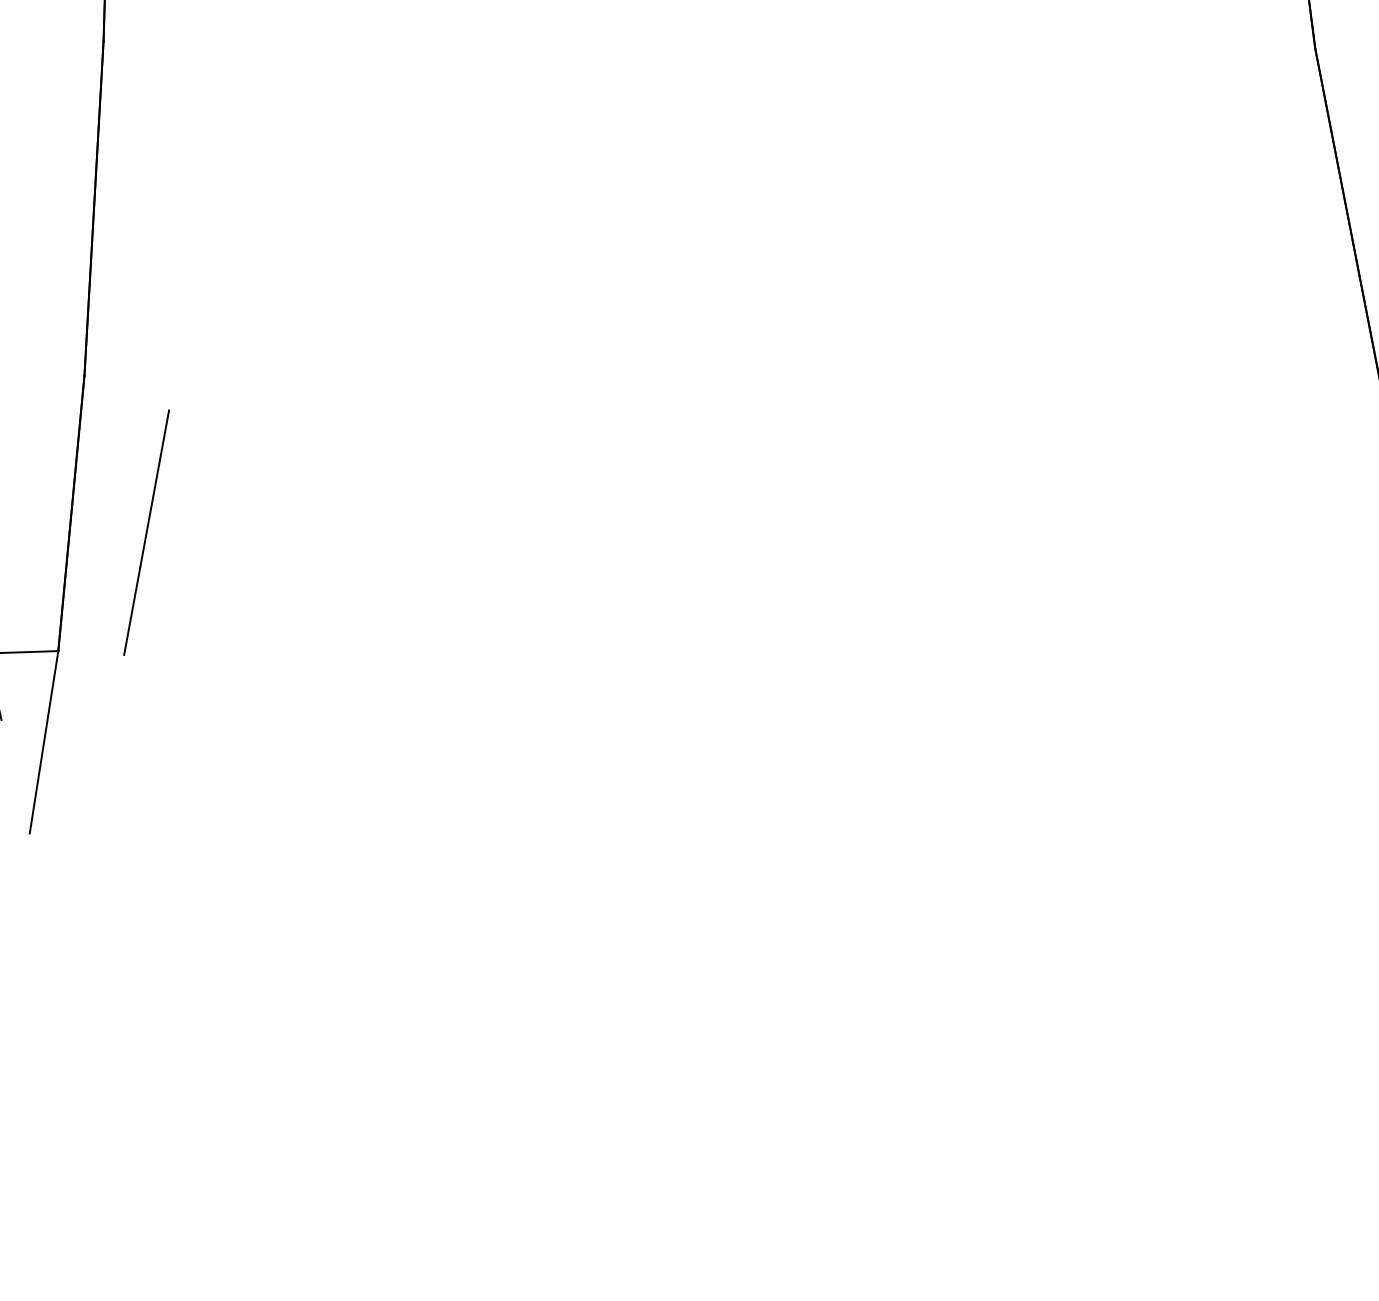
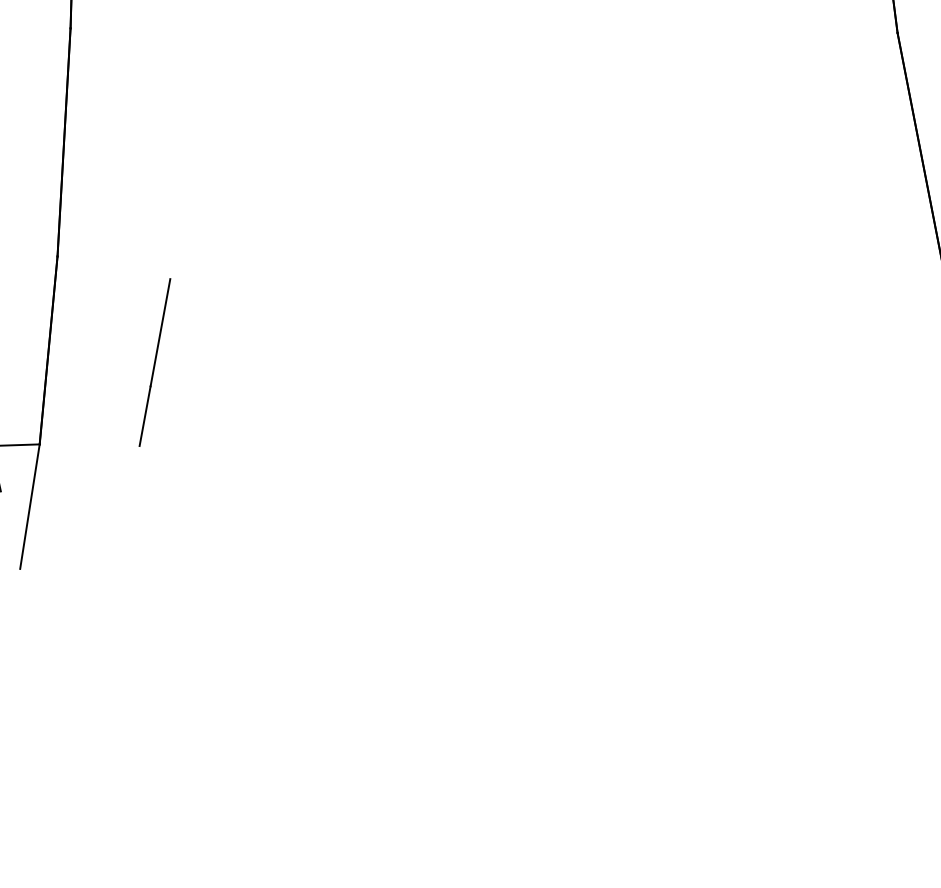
line: (145, 532) -> (154, 362), moved

